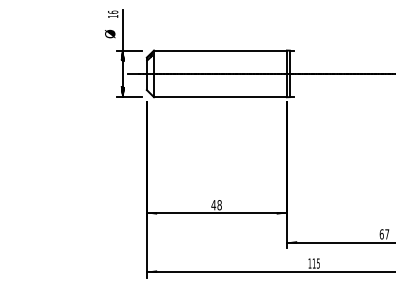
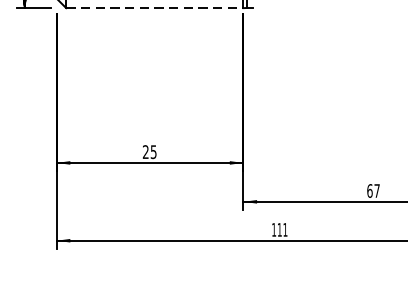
line: (220, 97) -> (154, 8), solid -> dashed
text: (216, 205) -> (149, 152), 48 -> 25
text: (317, 263) -> (284, 229), 115 -> 111

